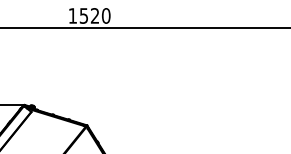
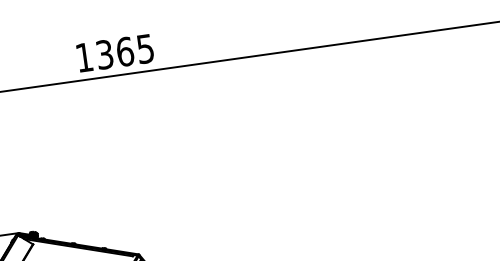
text: (95, 15) -> (125, 50), 1520 -> 1365

